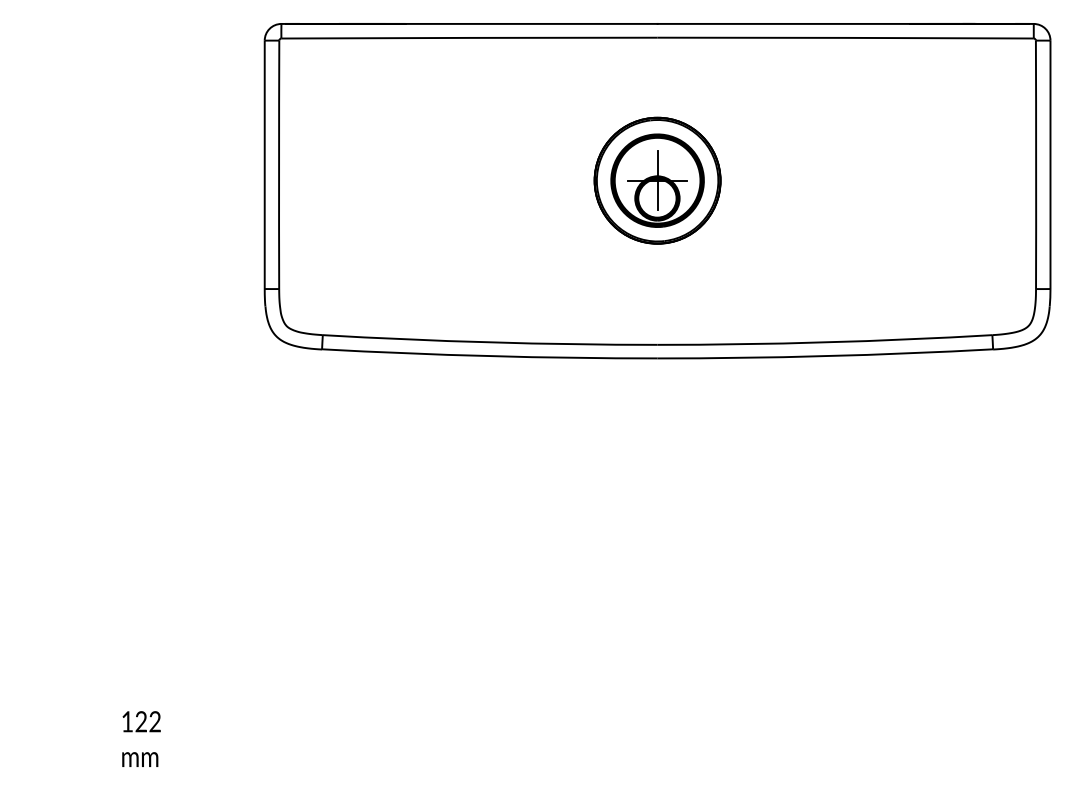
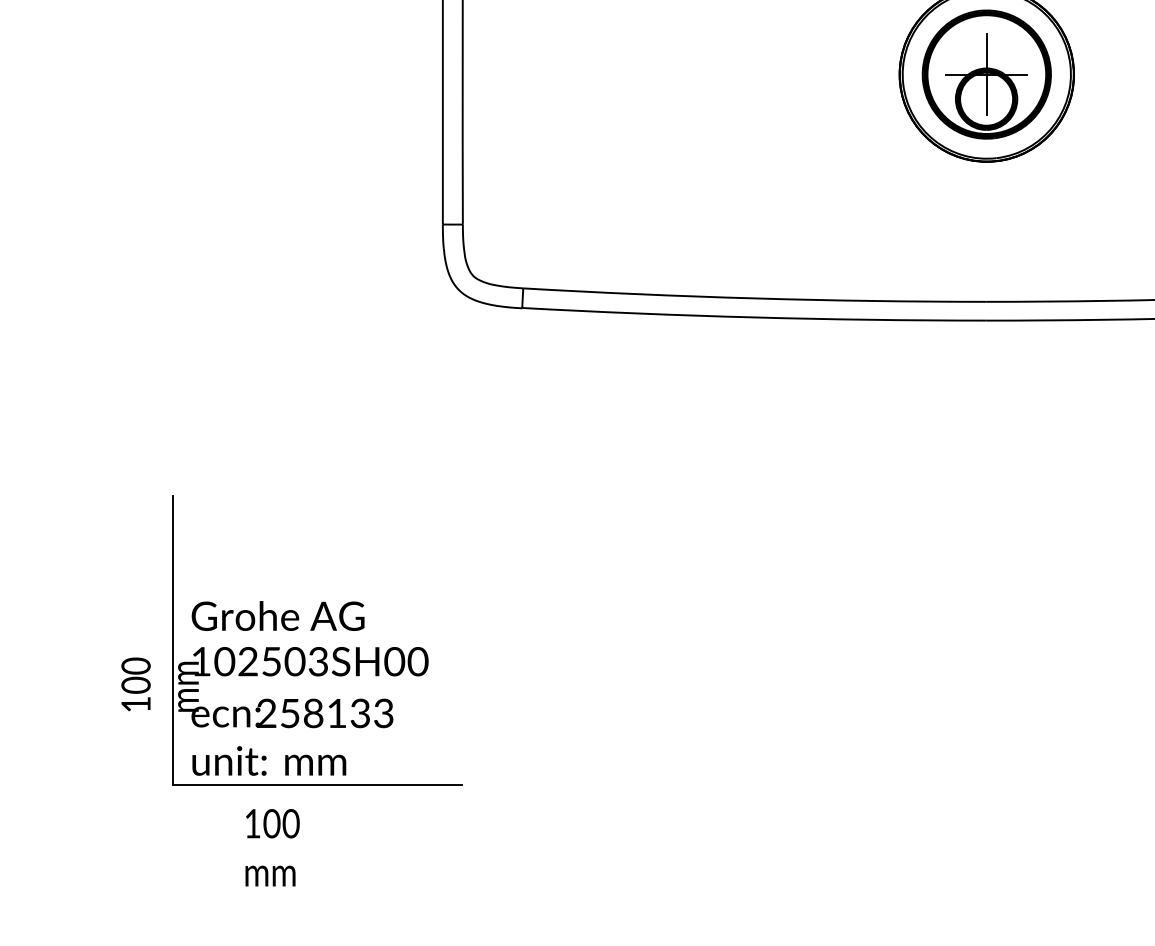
part: (155, 589) -> (291, 640), added
text: (148, 721) -> (281, 823), 122 -> 100

